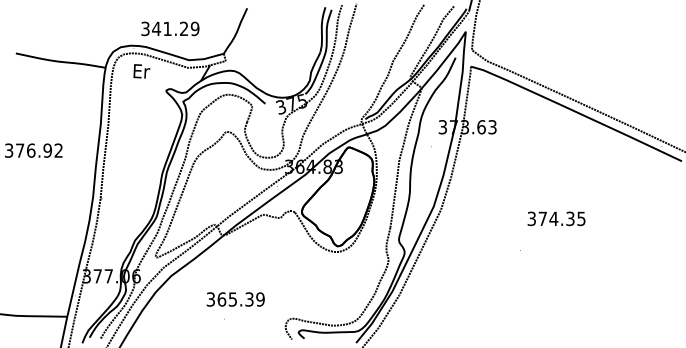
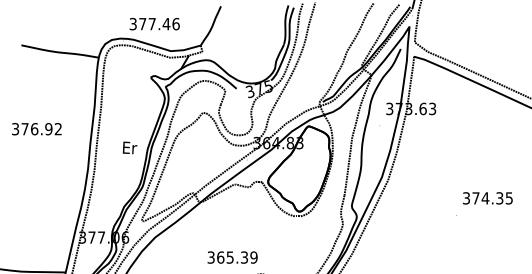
text: (175, 28) -> (159, 23), 341.29 -> 377.46
text: (141, 71) -> (129, 148), moved
text: (556, 218) -> (487, 198), moved
text: (235, 299) -> (232, 257), moved

